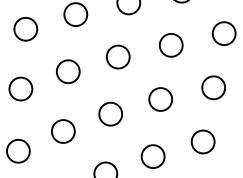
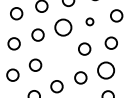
circle: (170, 44) -> (89, 21), size x0.6
circle: (116, 56) -> (62, 27), size x1.4
circle: (110, 114) -> (59, 56), removed
circle: (202, 141) -> (105, 70), size x1.4

